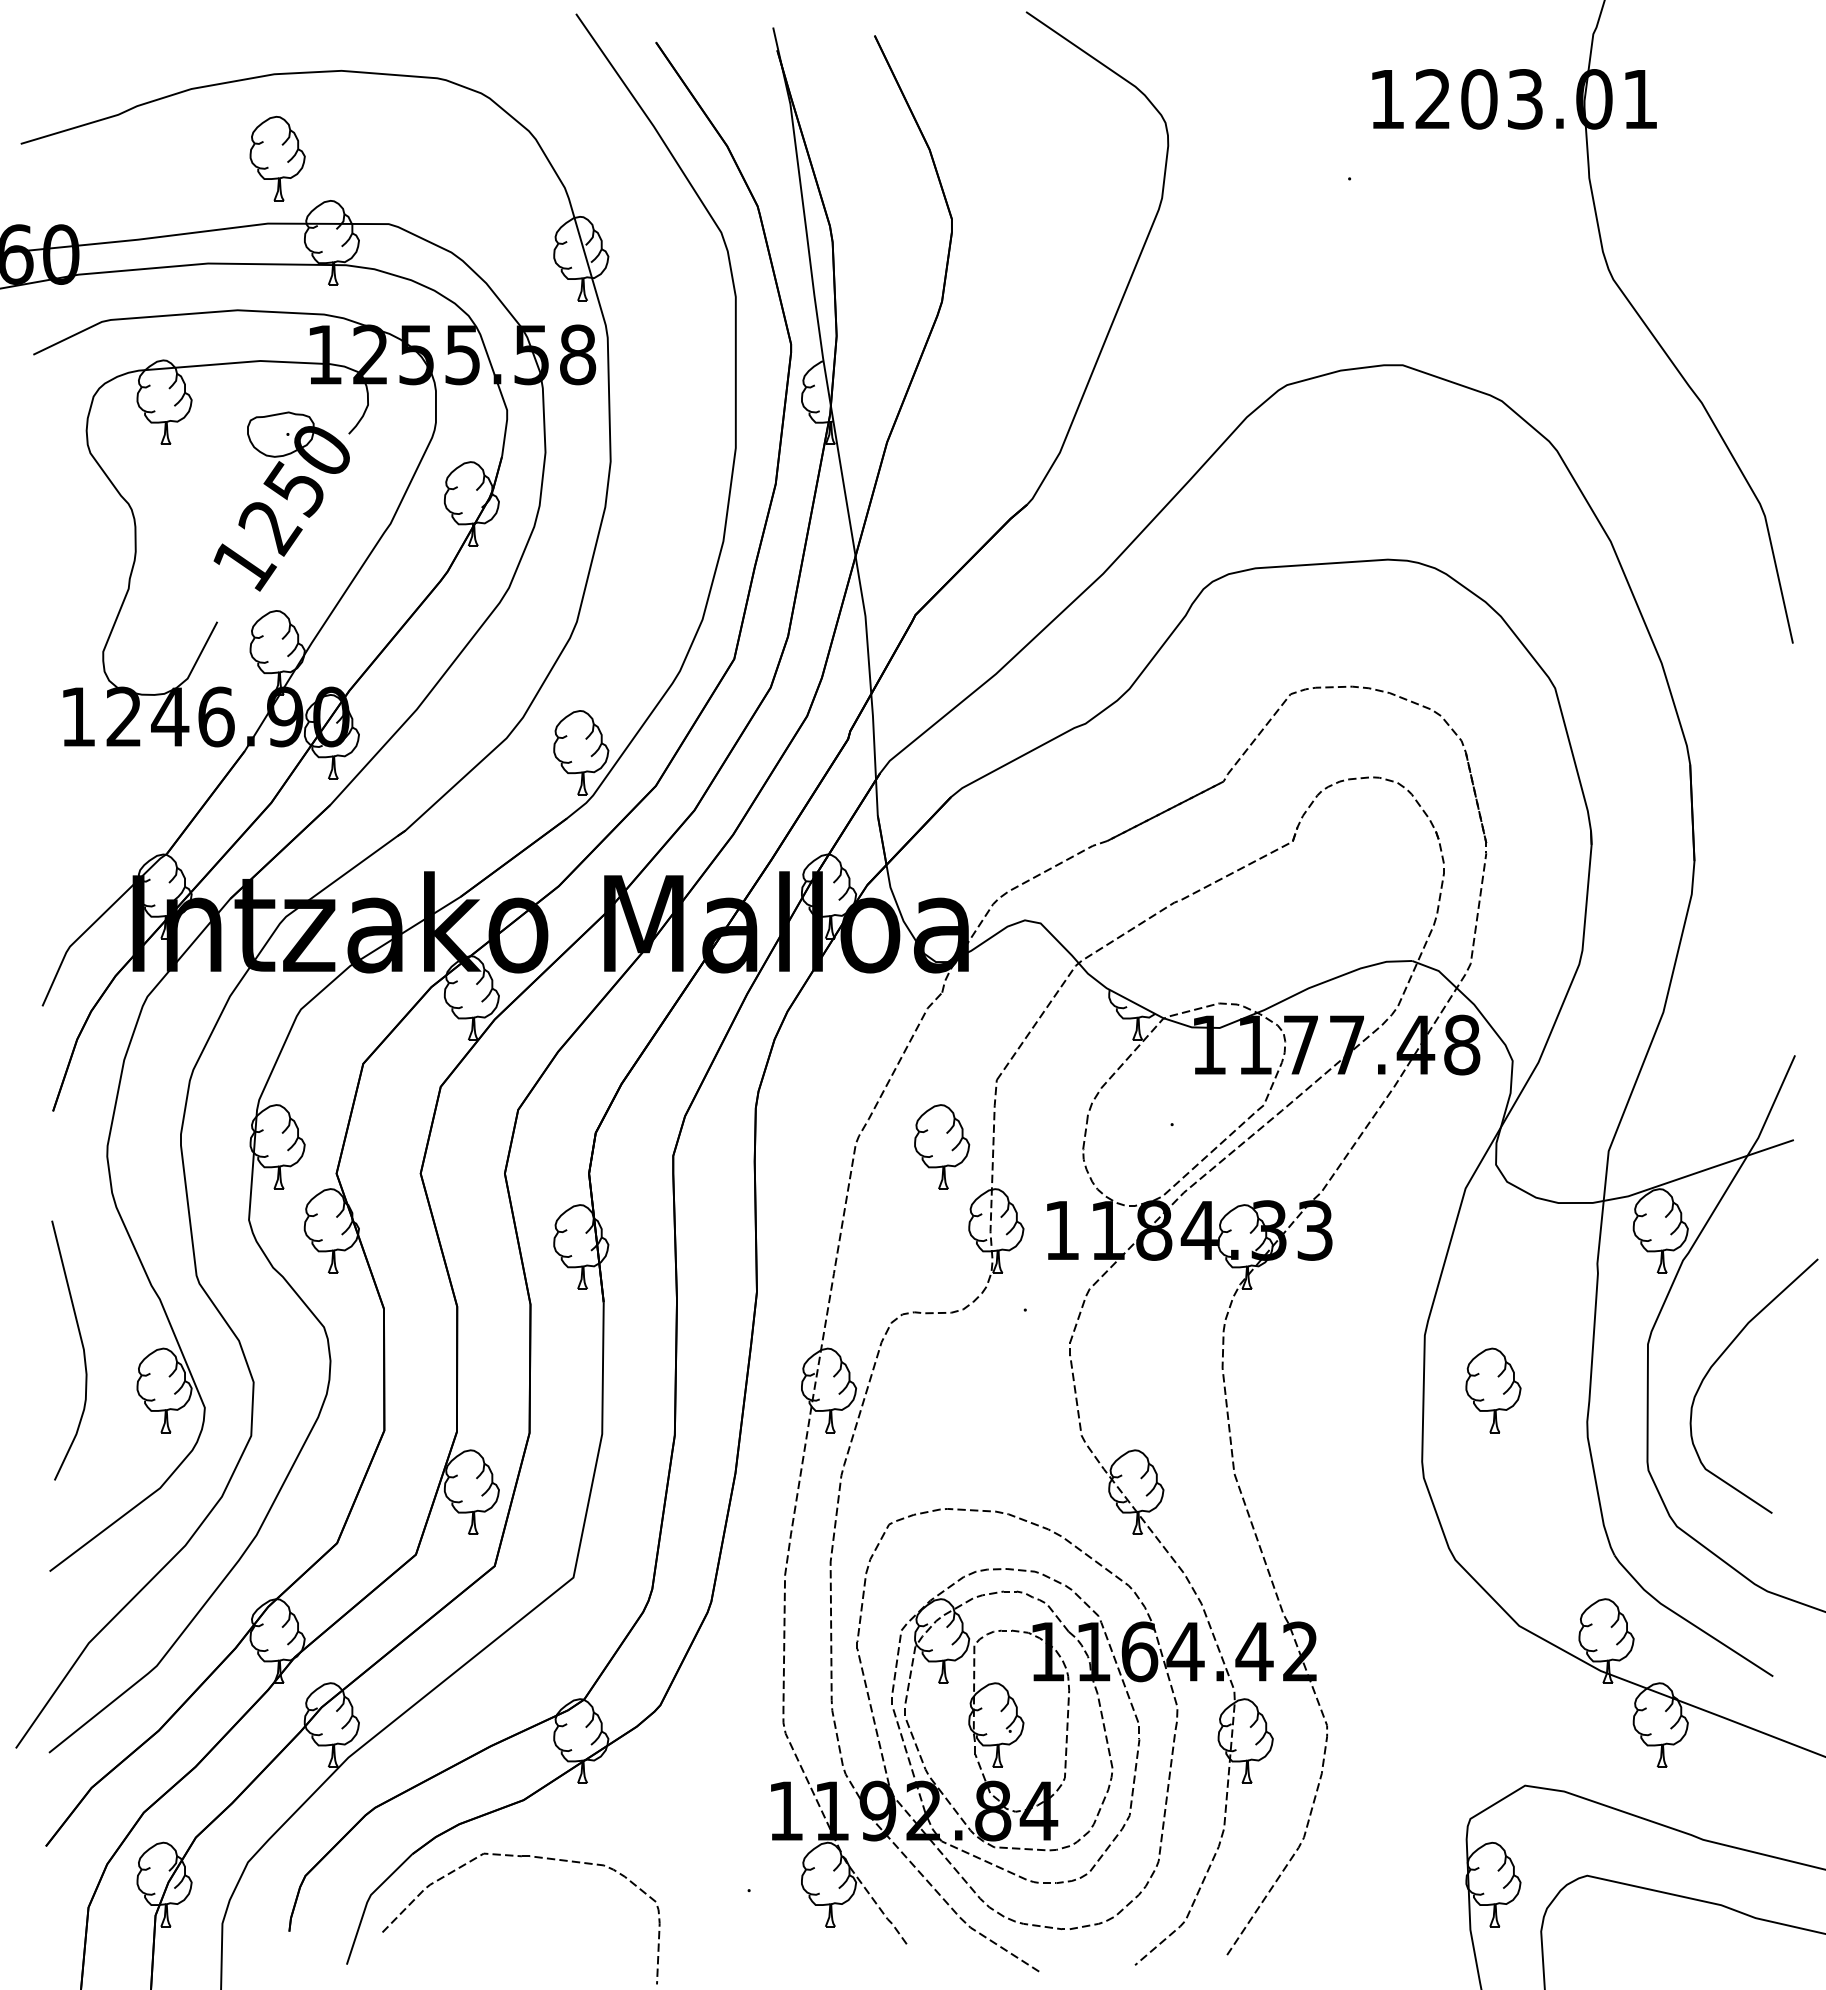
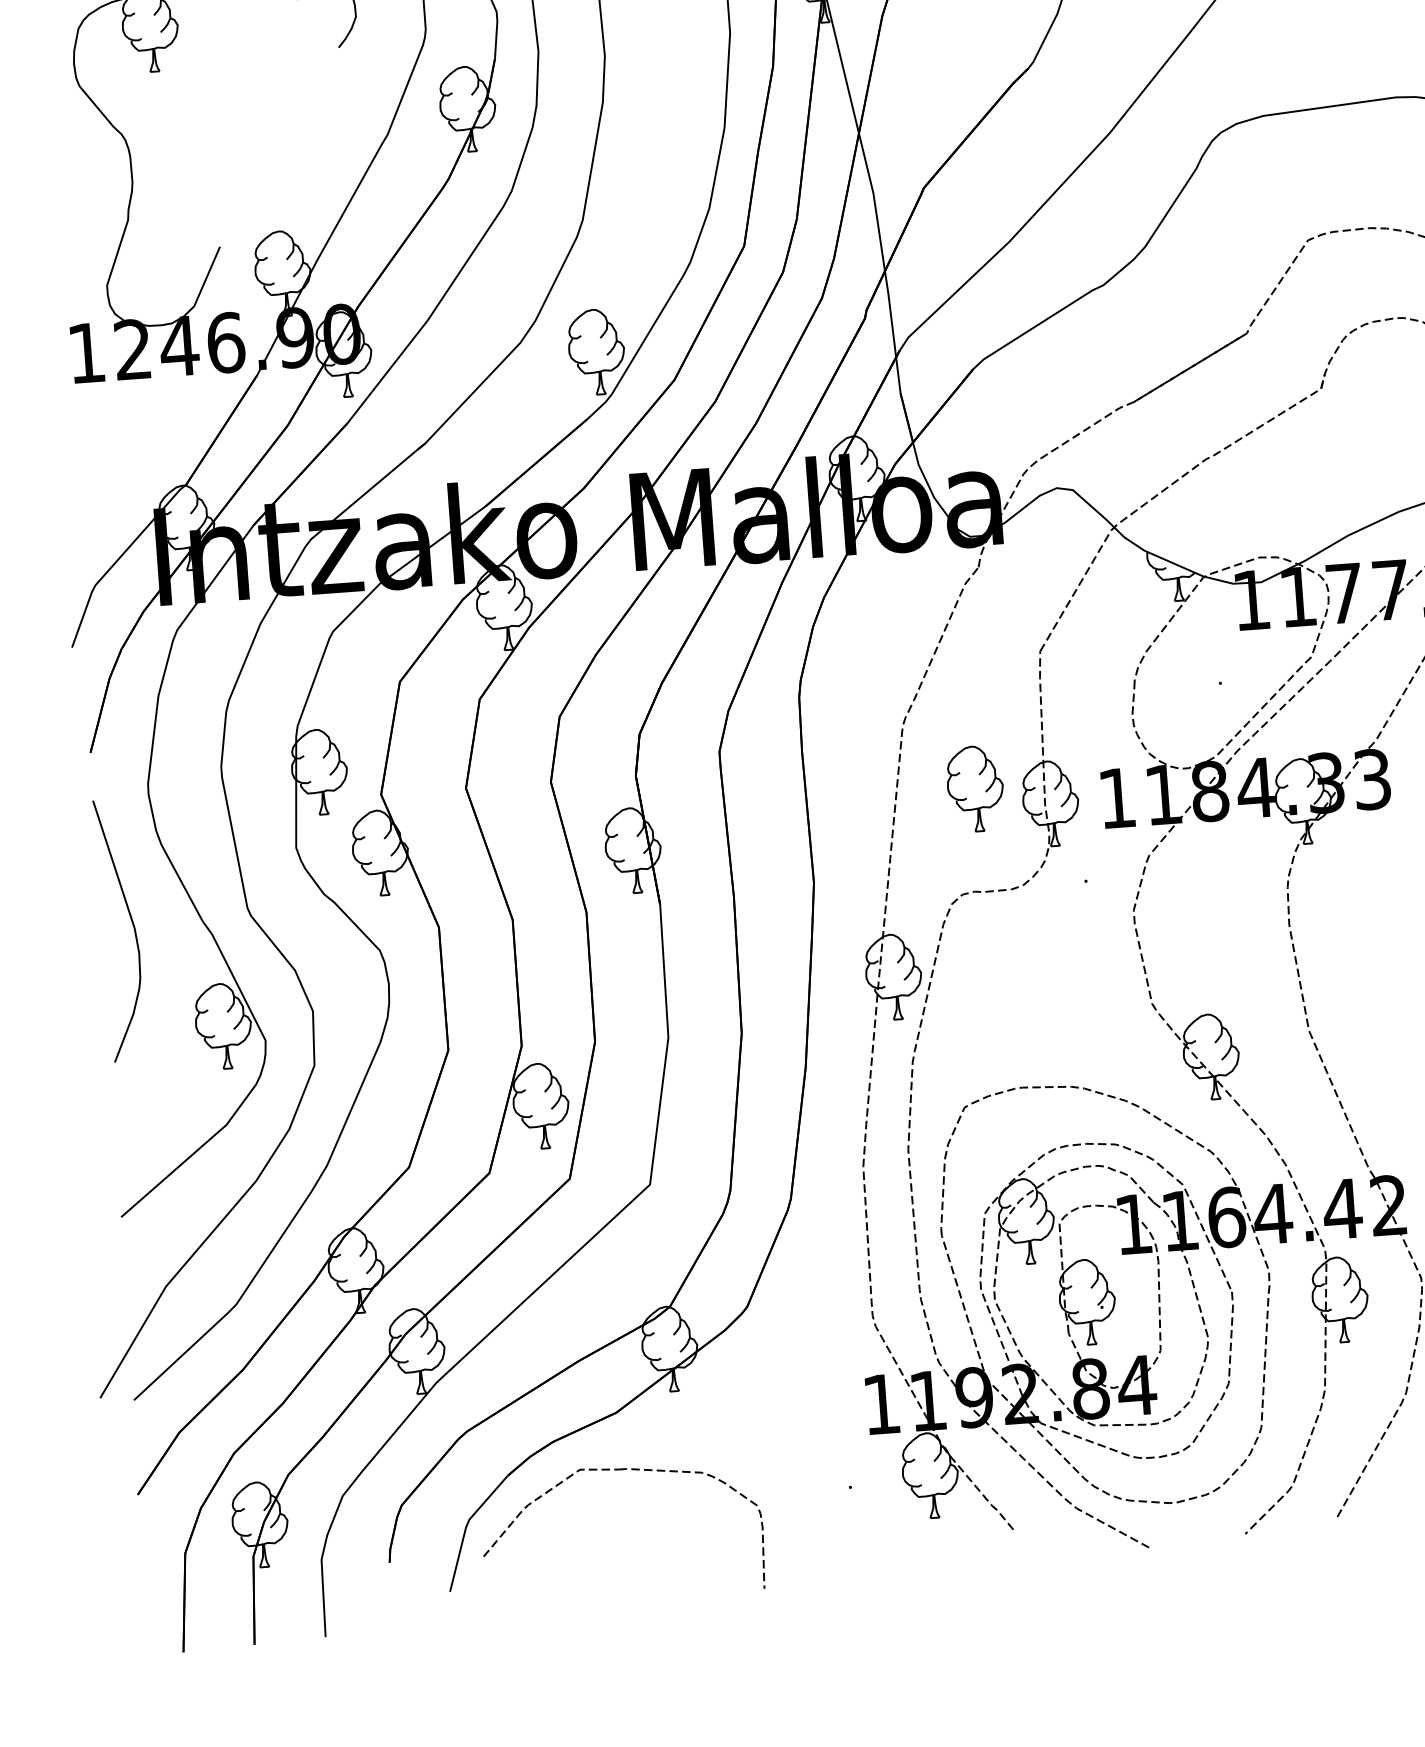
part: (281, 501) -> (275, 120), removed
part: (942, 1146) -> (975, 788), moved
curve: (82, 1349) -> (133, 928), moved

